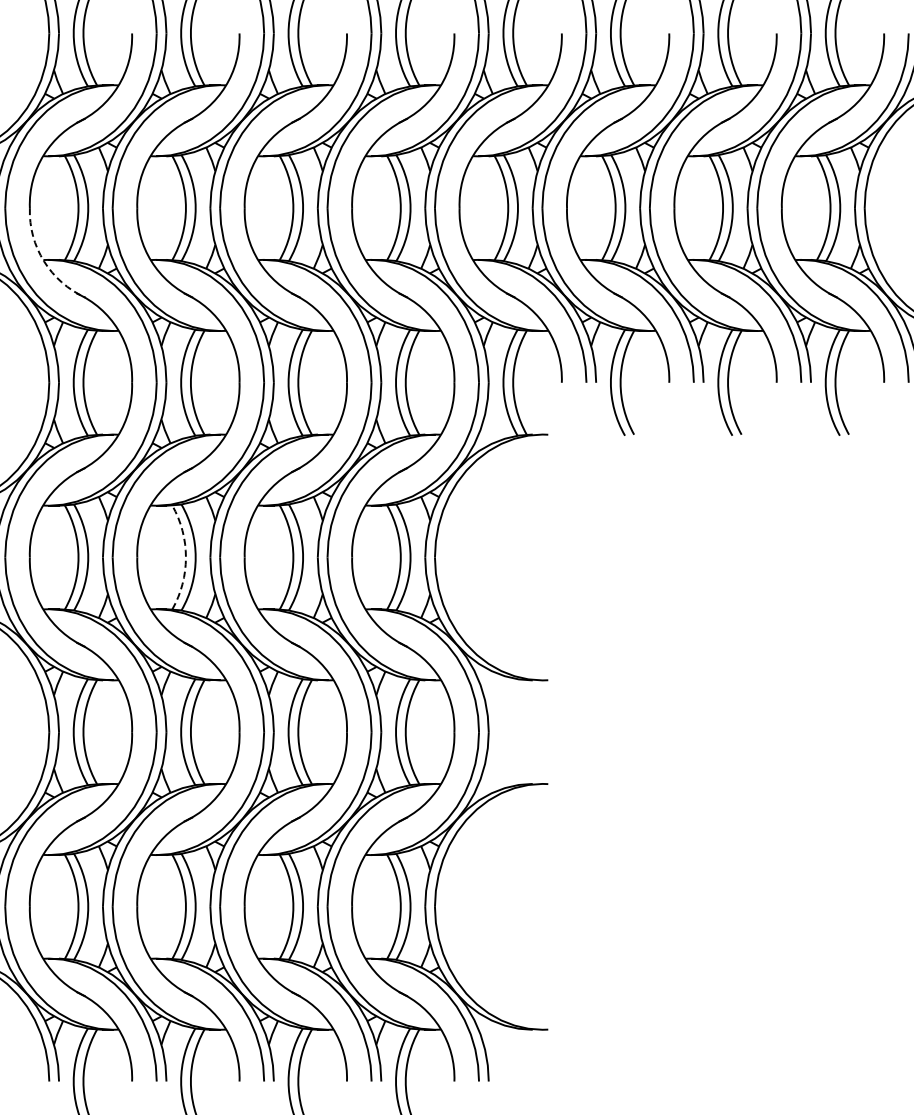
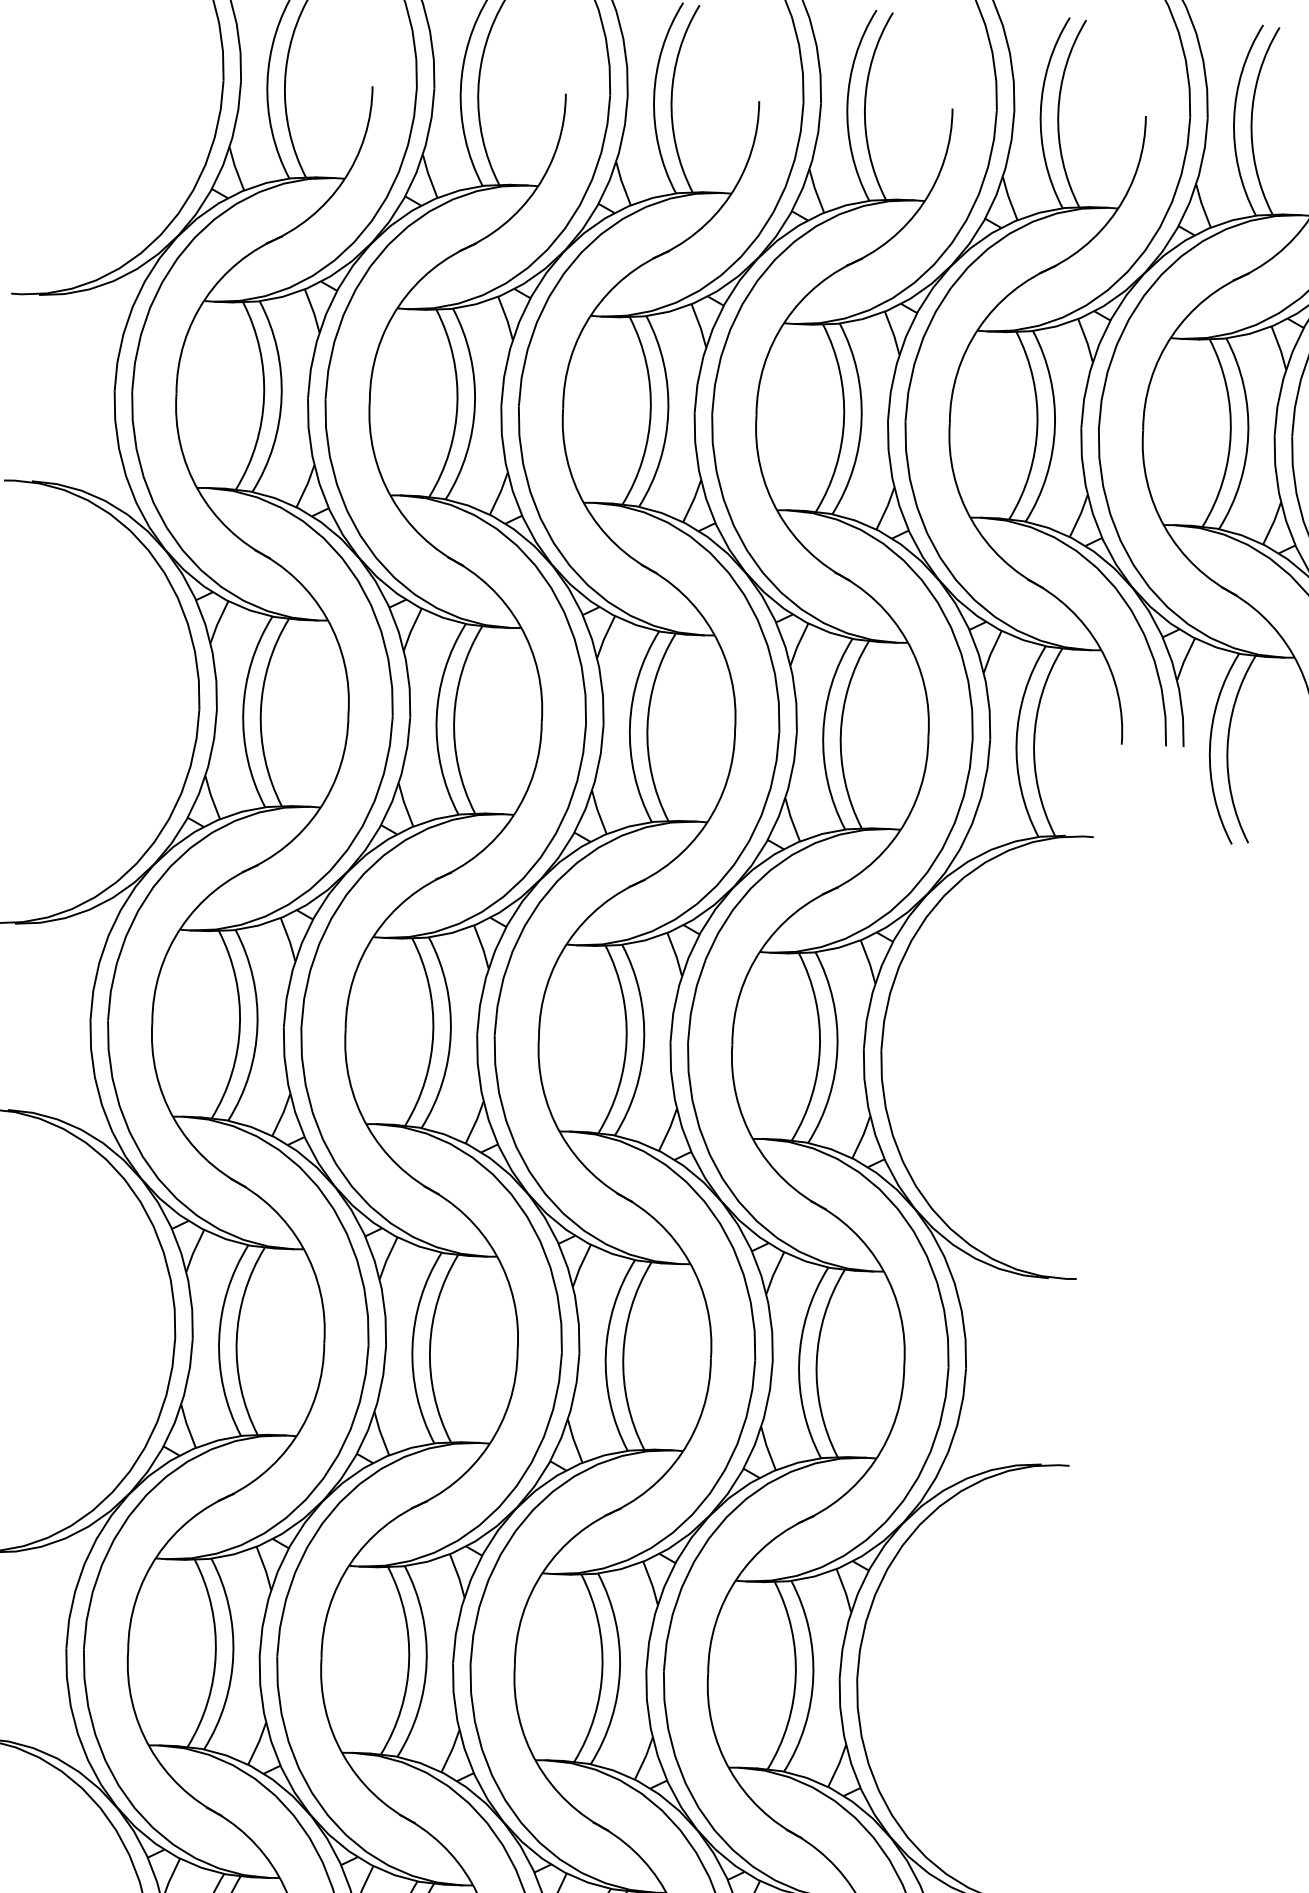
arc: (44, 261) -> (199, 490), dashed -> solid
arc: (185, 557) -> (432, 1033), dashed -> solid

